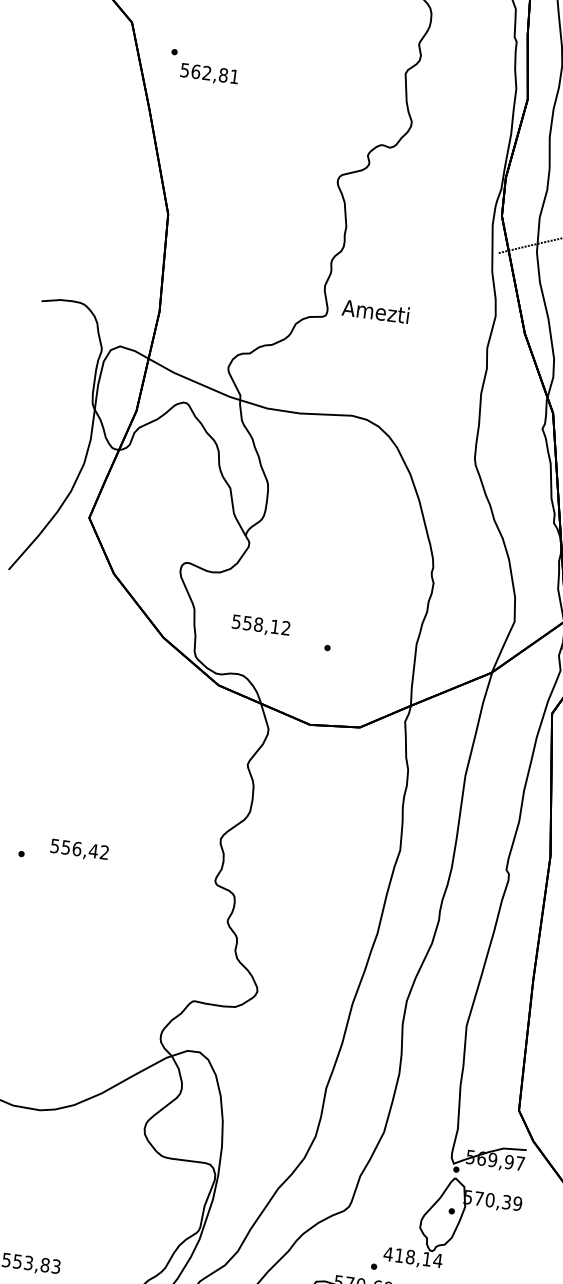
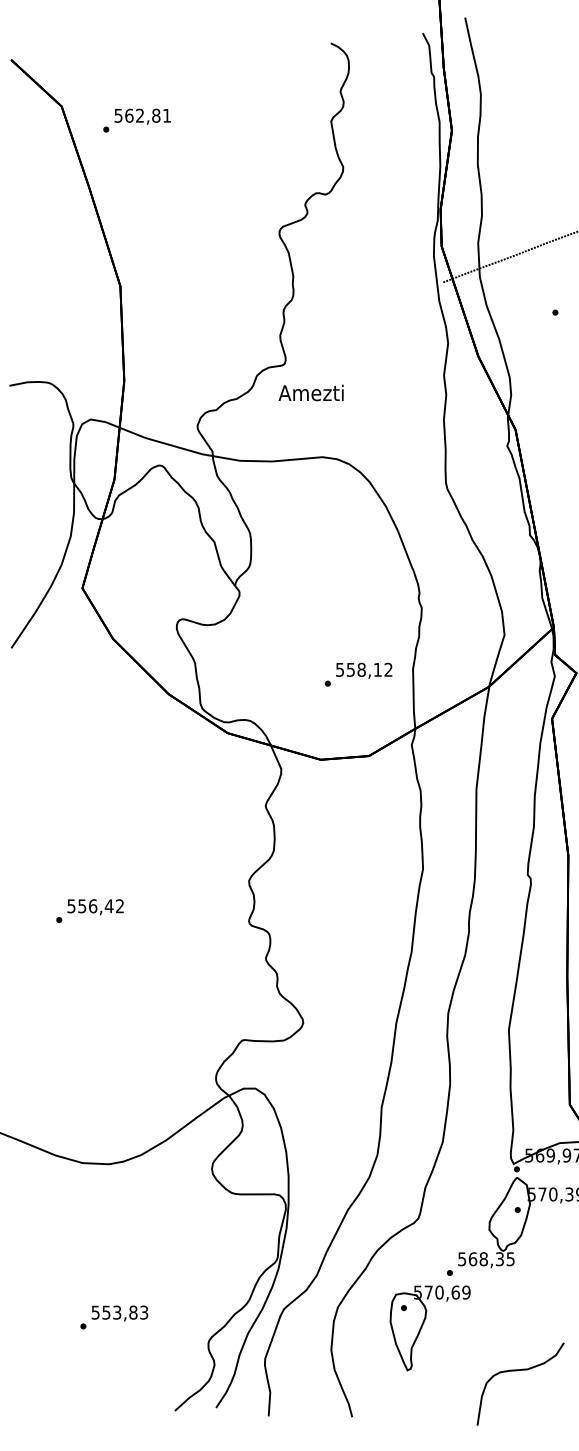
text: (209, 74) -> (142, 116), moved
text: (375, 310) -> (310, 392), moved
text: (261, 625) -> (364, 670), moved
text: (79, 850) -> (95, 907), moved
text: (413, 1257) -> (486, 1259), 418,14 -> 568,35

